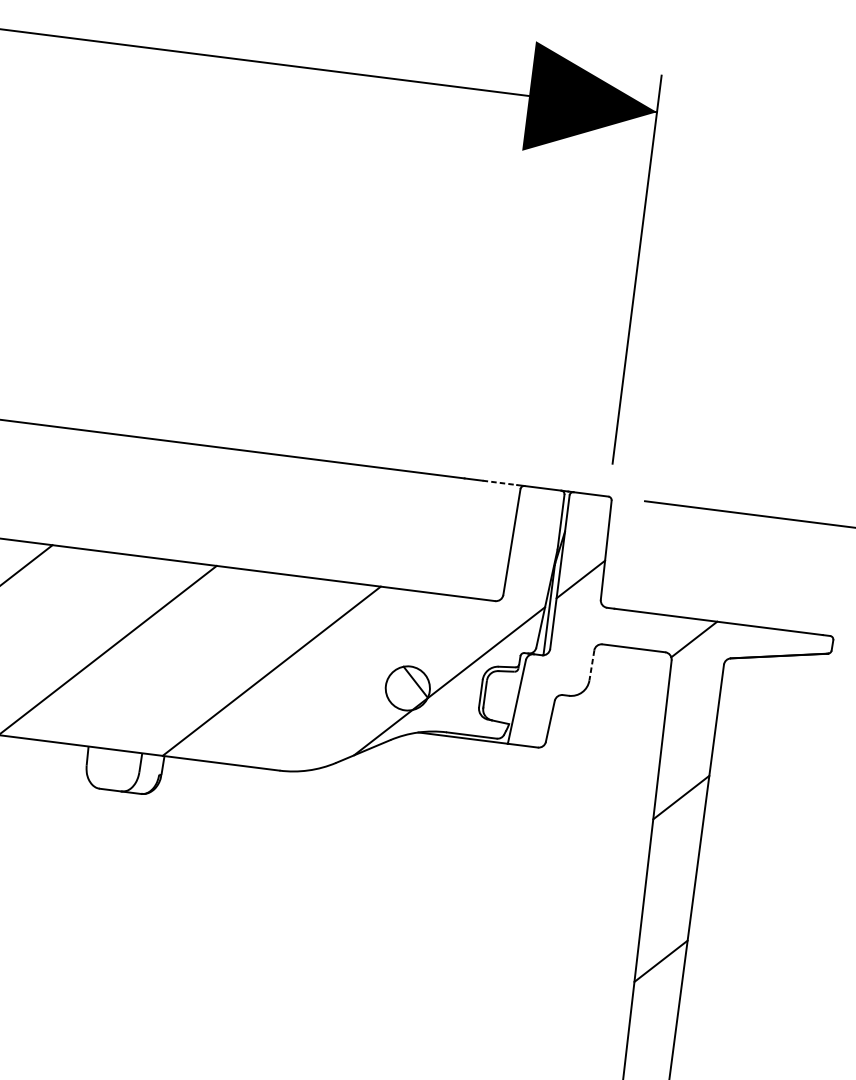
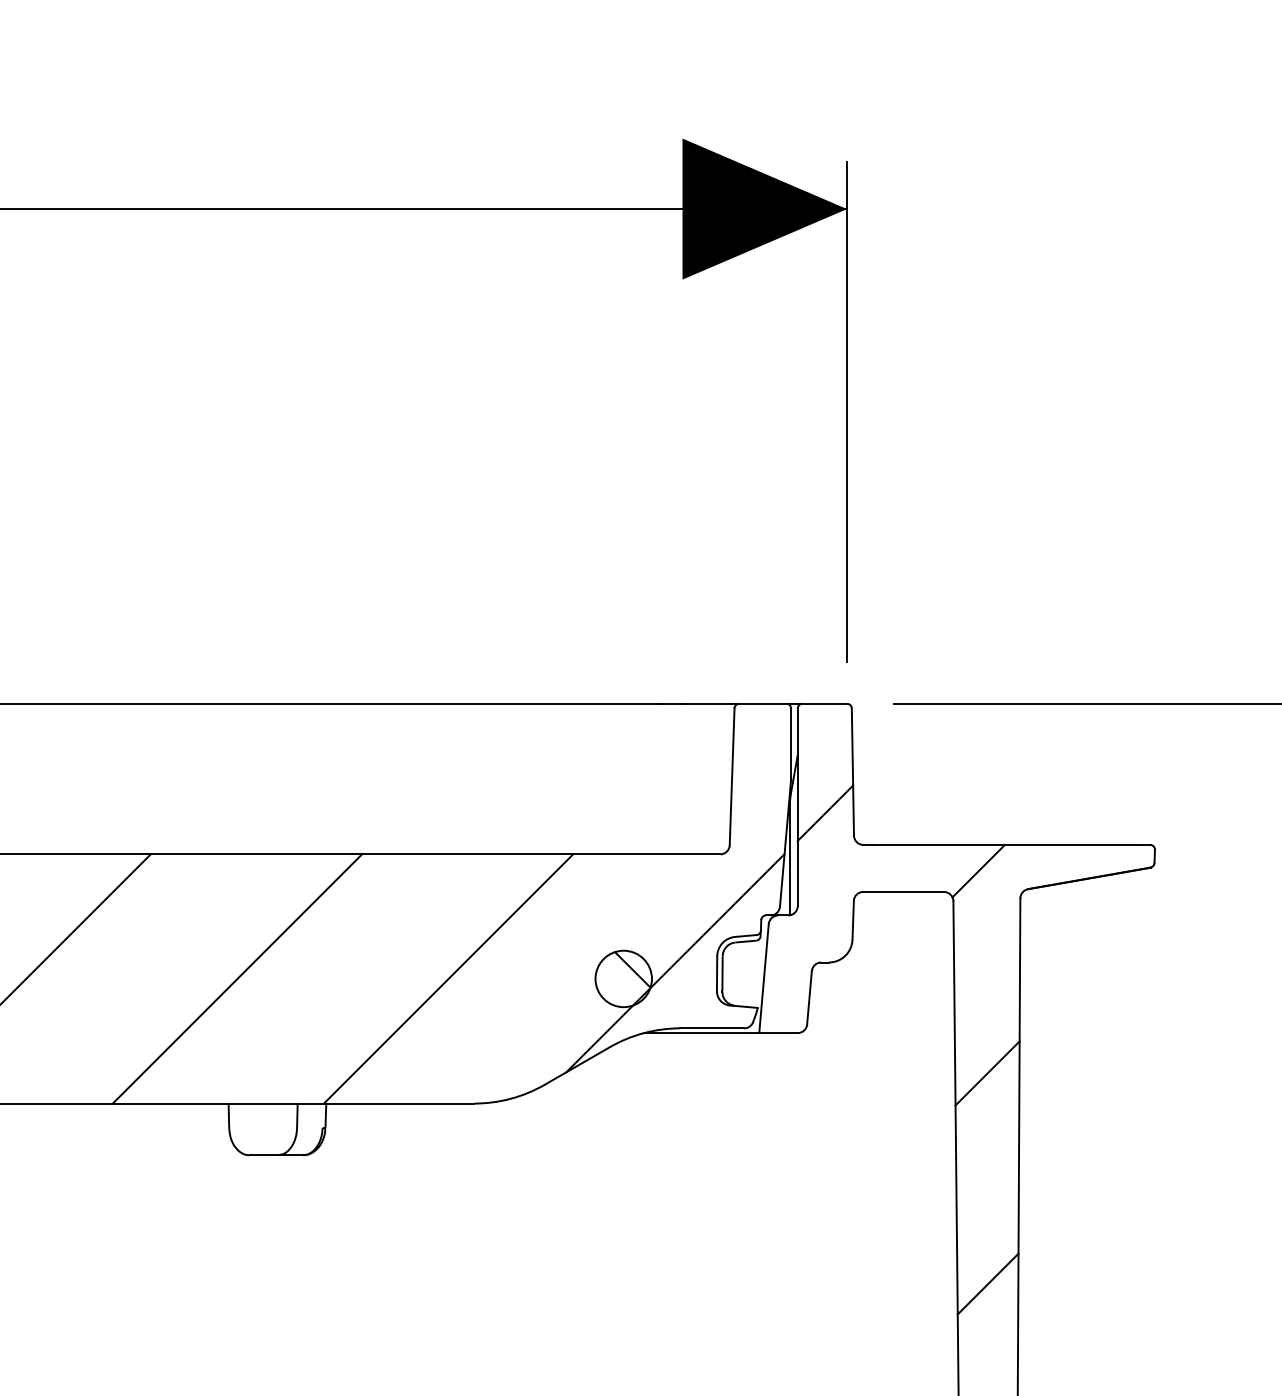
line: (499, 482) -> (707, 703), dashed -> solid
line: (592, 665) -> (853, 920), dashed -> solid

